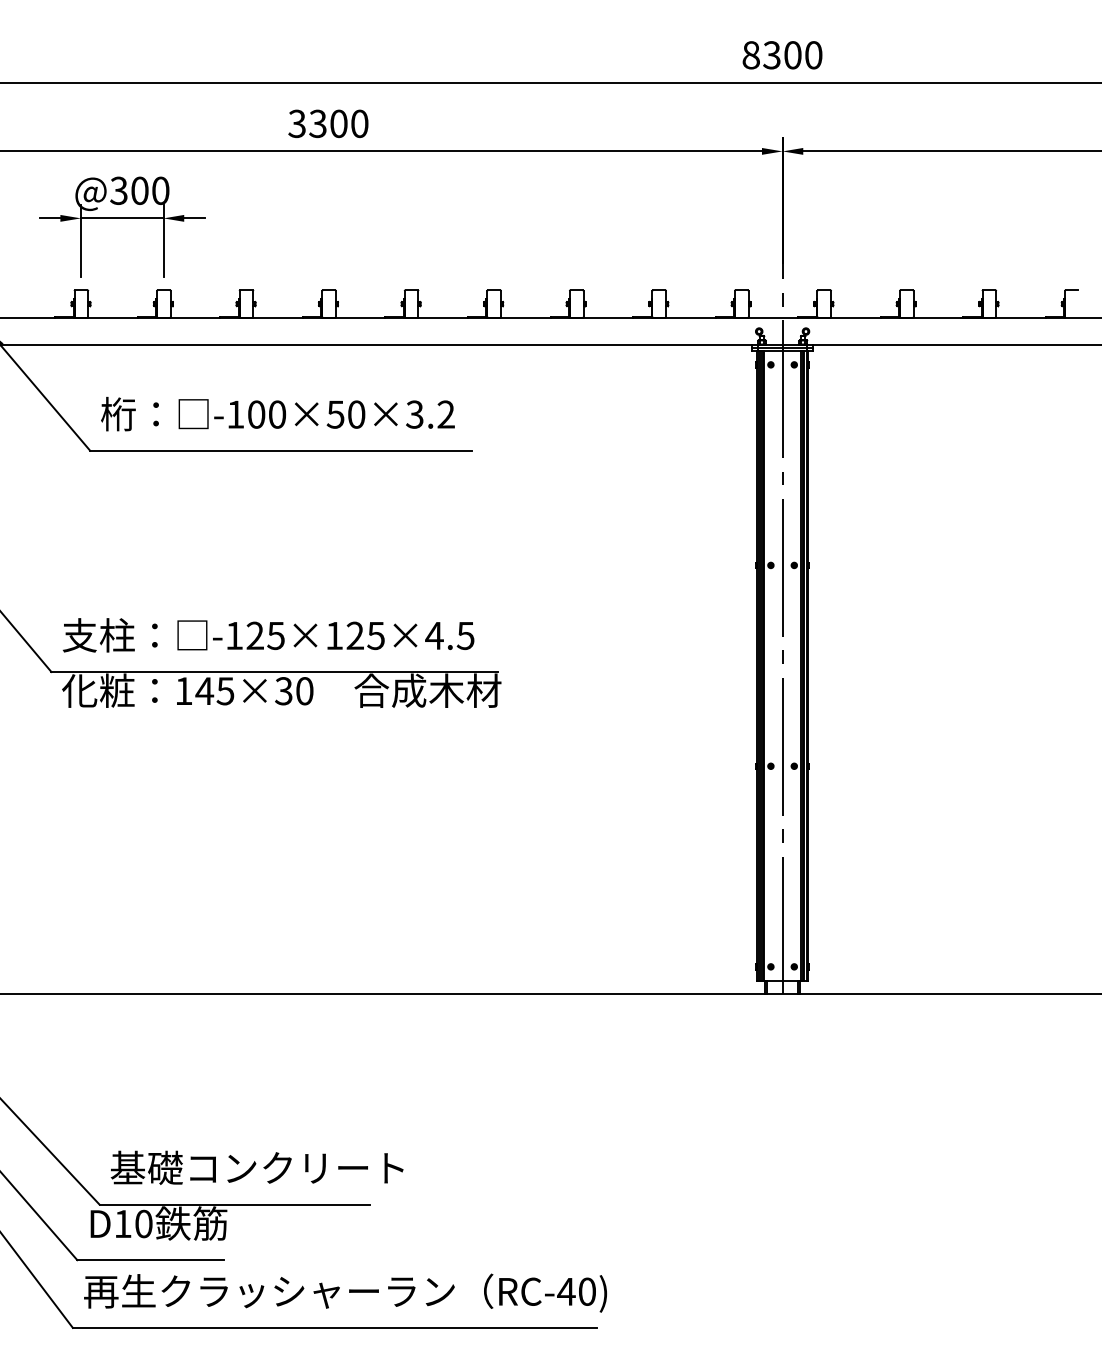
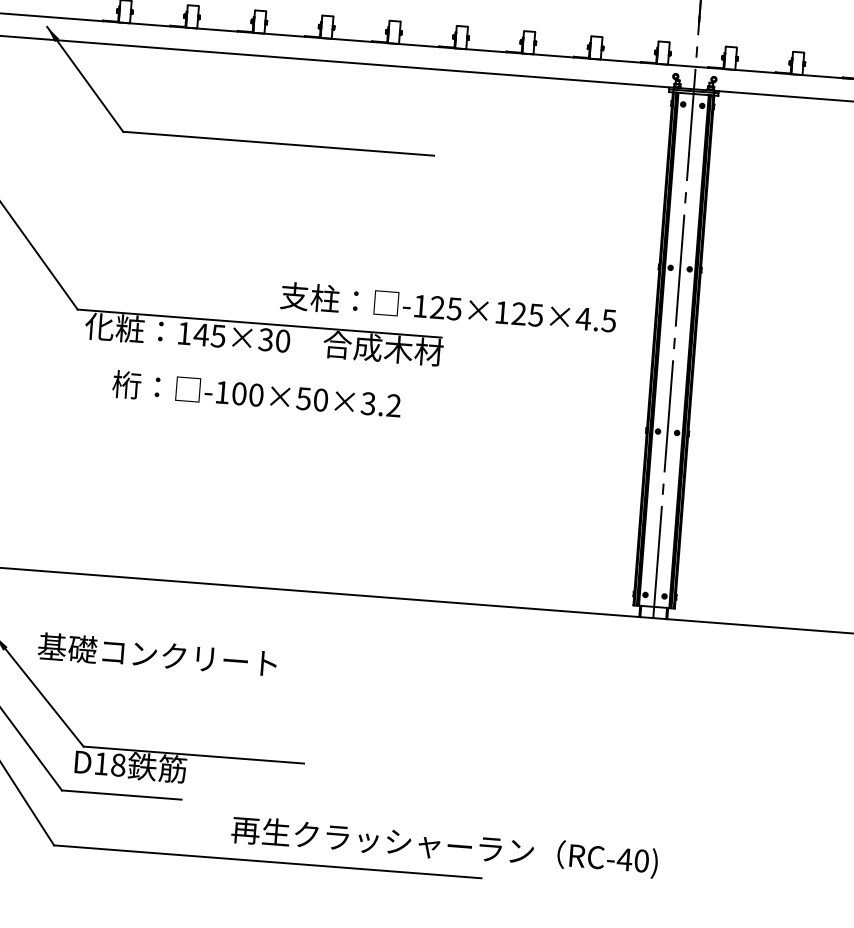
text: (277, 414) -> (256, 395), moved
text: (268, 635) -> (448, 308), moved
text: (256, 1167) -> (156, 654), moved
text: (143, 1223) -> (118, 764), D10 -> D18
text: (345, 1292) -> (444, 846), moved

